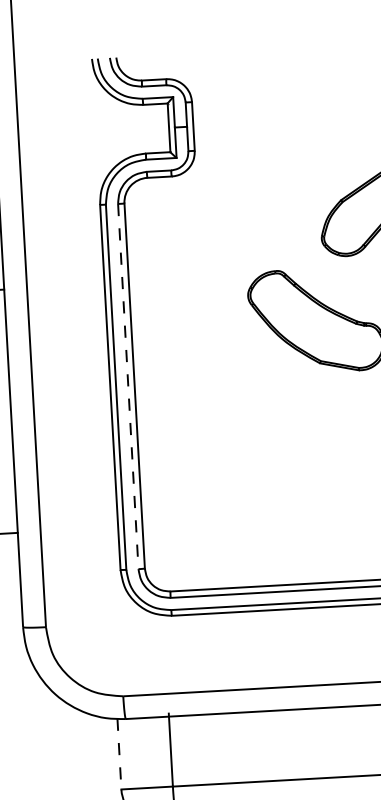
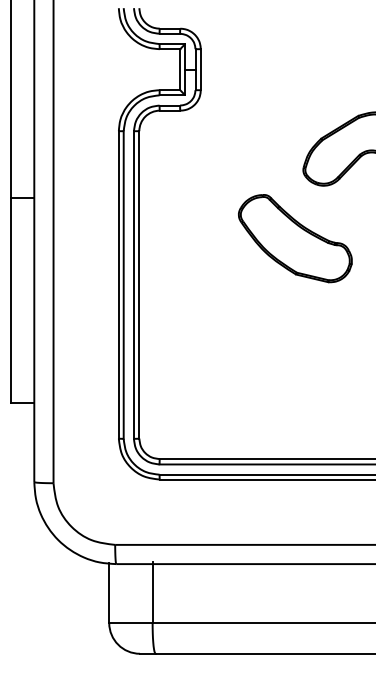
line: (127, 387) -> (133, 285), dashed -> solid
line: (119, 754) -> (109, 593), dashed -> solid

